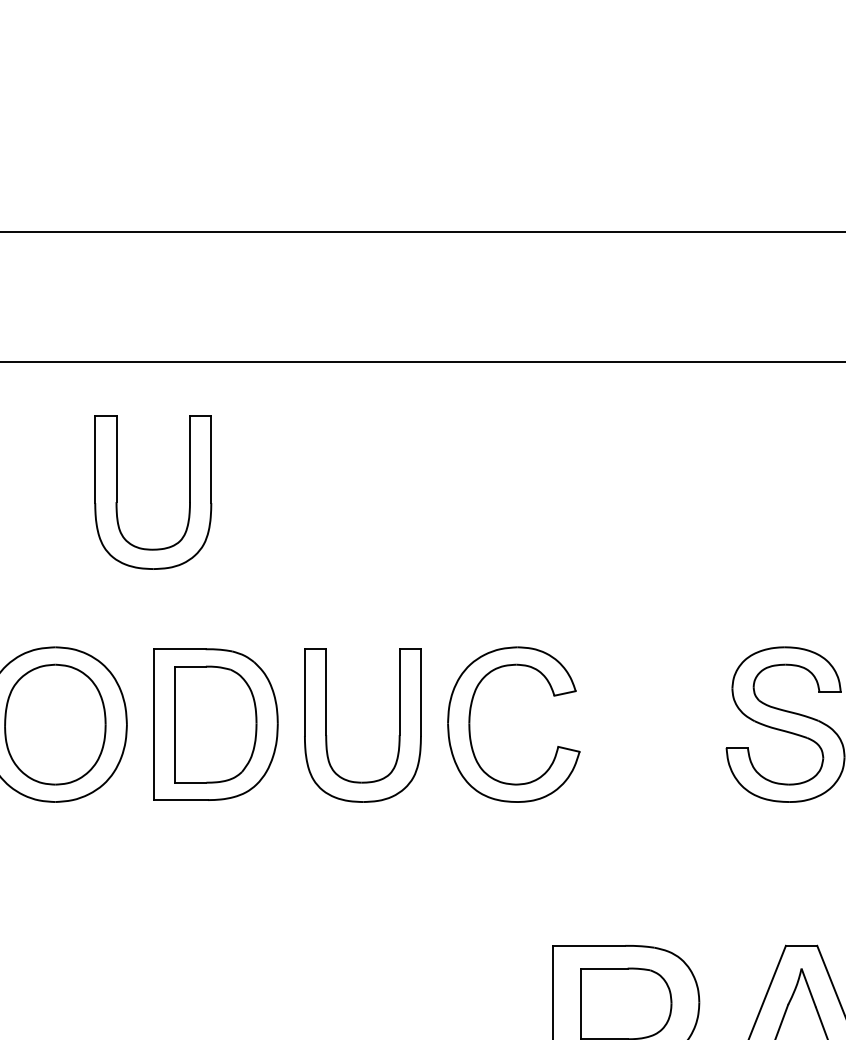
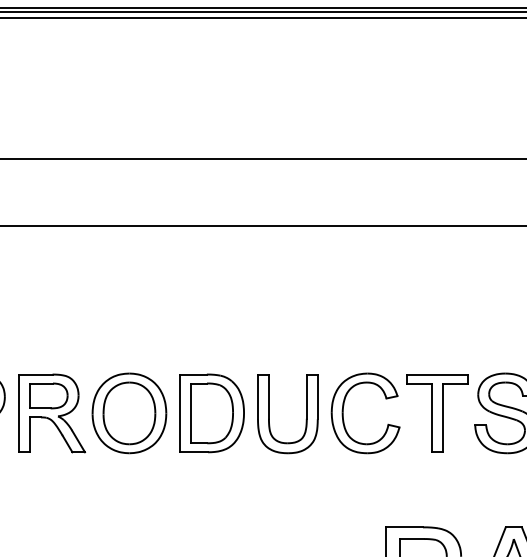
part: (117, 493) -> (161, 294), removed
part: (653, 724) -> (437, 413), added

